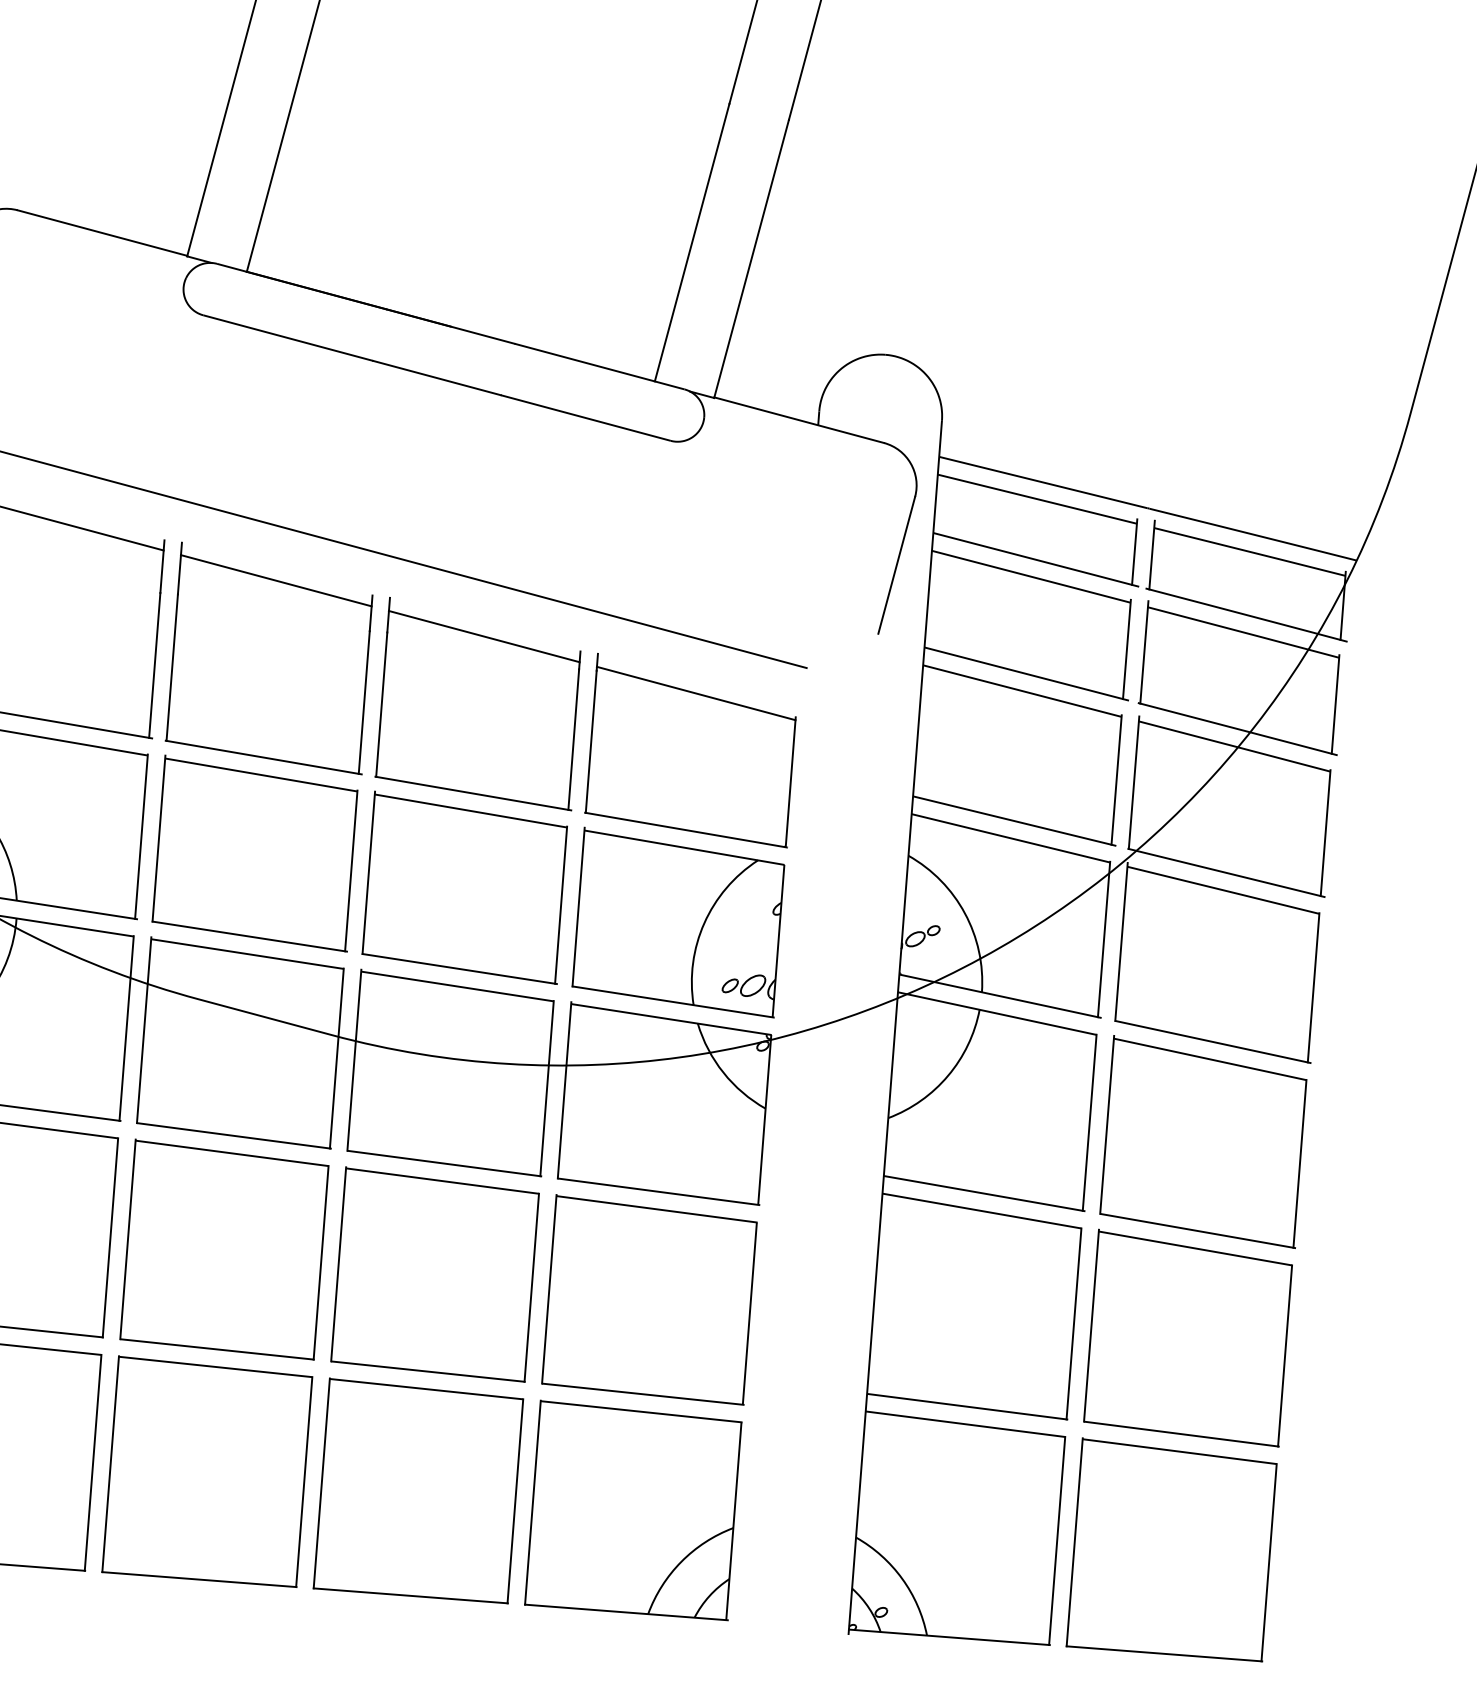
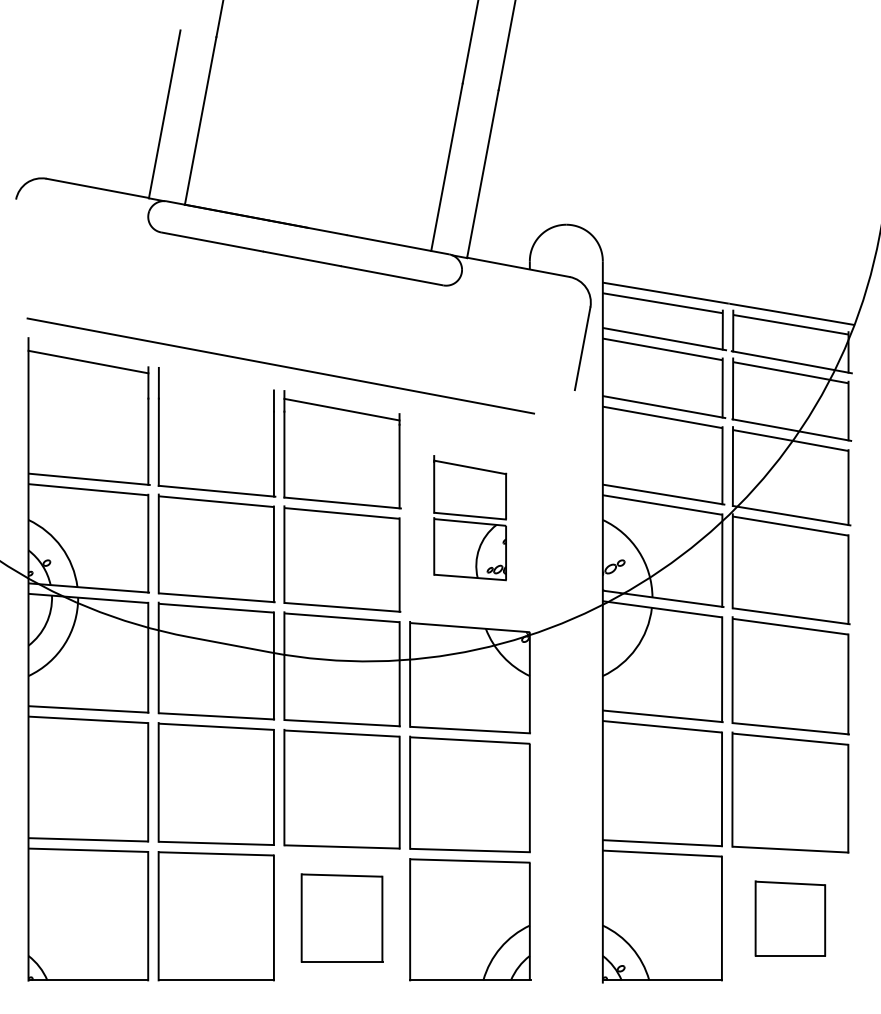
line: (274, 579) -> (215, 385), removed
part: (686, 834) -> (470, 517), size x0.6
part: (417, 1490) -> (341, 917), size x0.7
part: (1172, 1549) -> (790, 918), size x0.6

